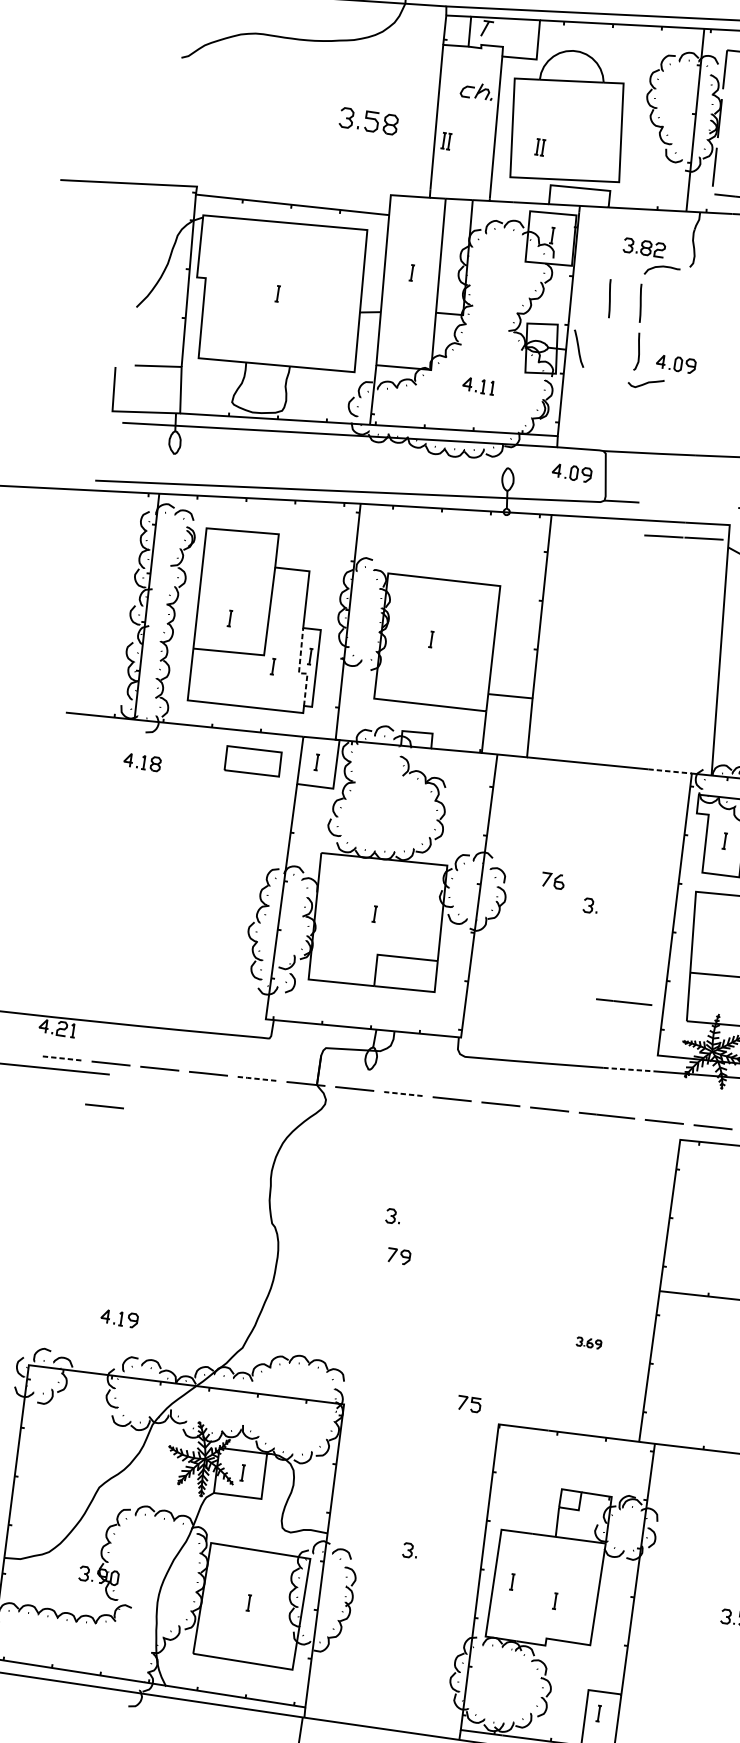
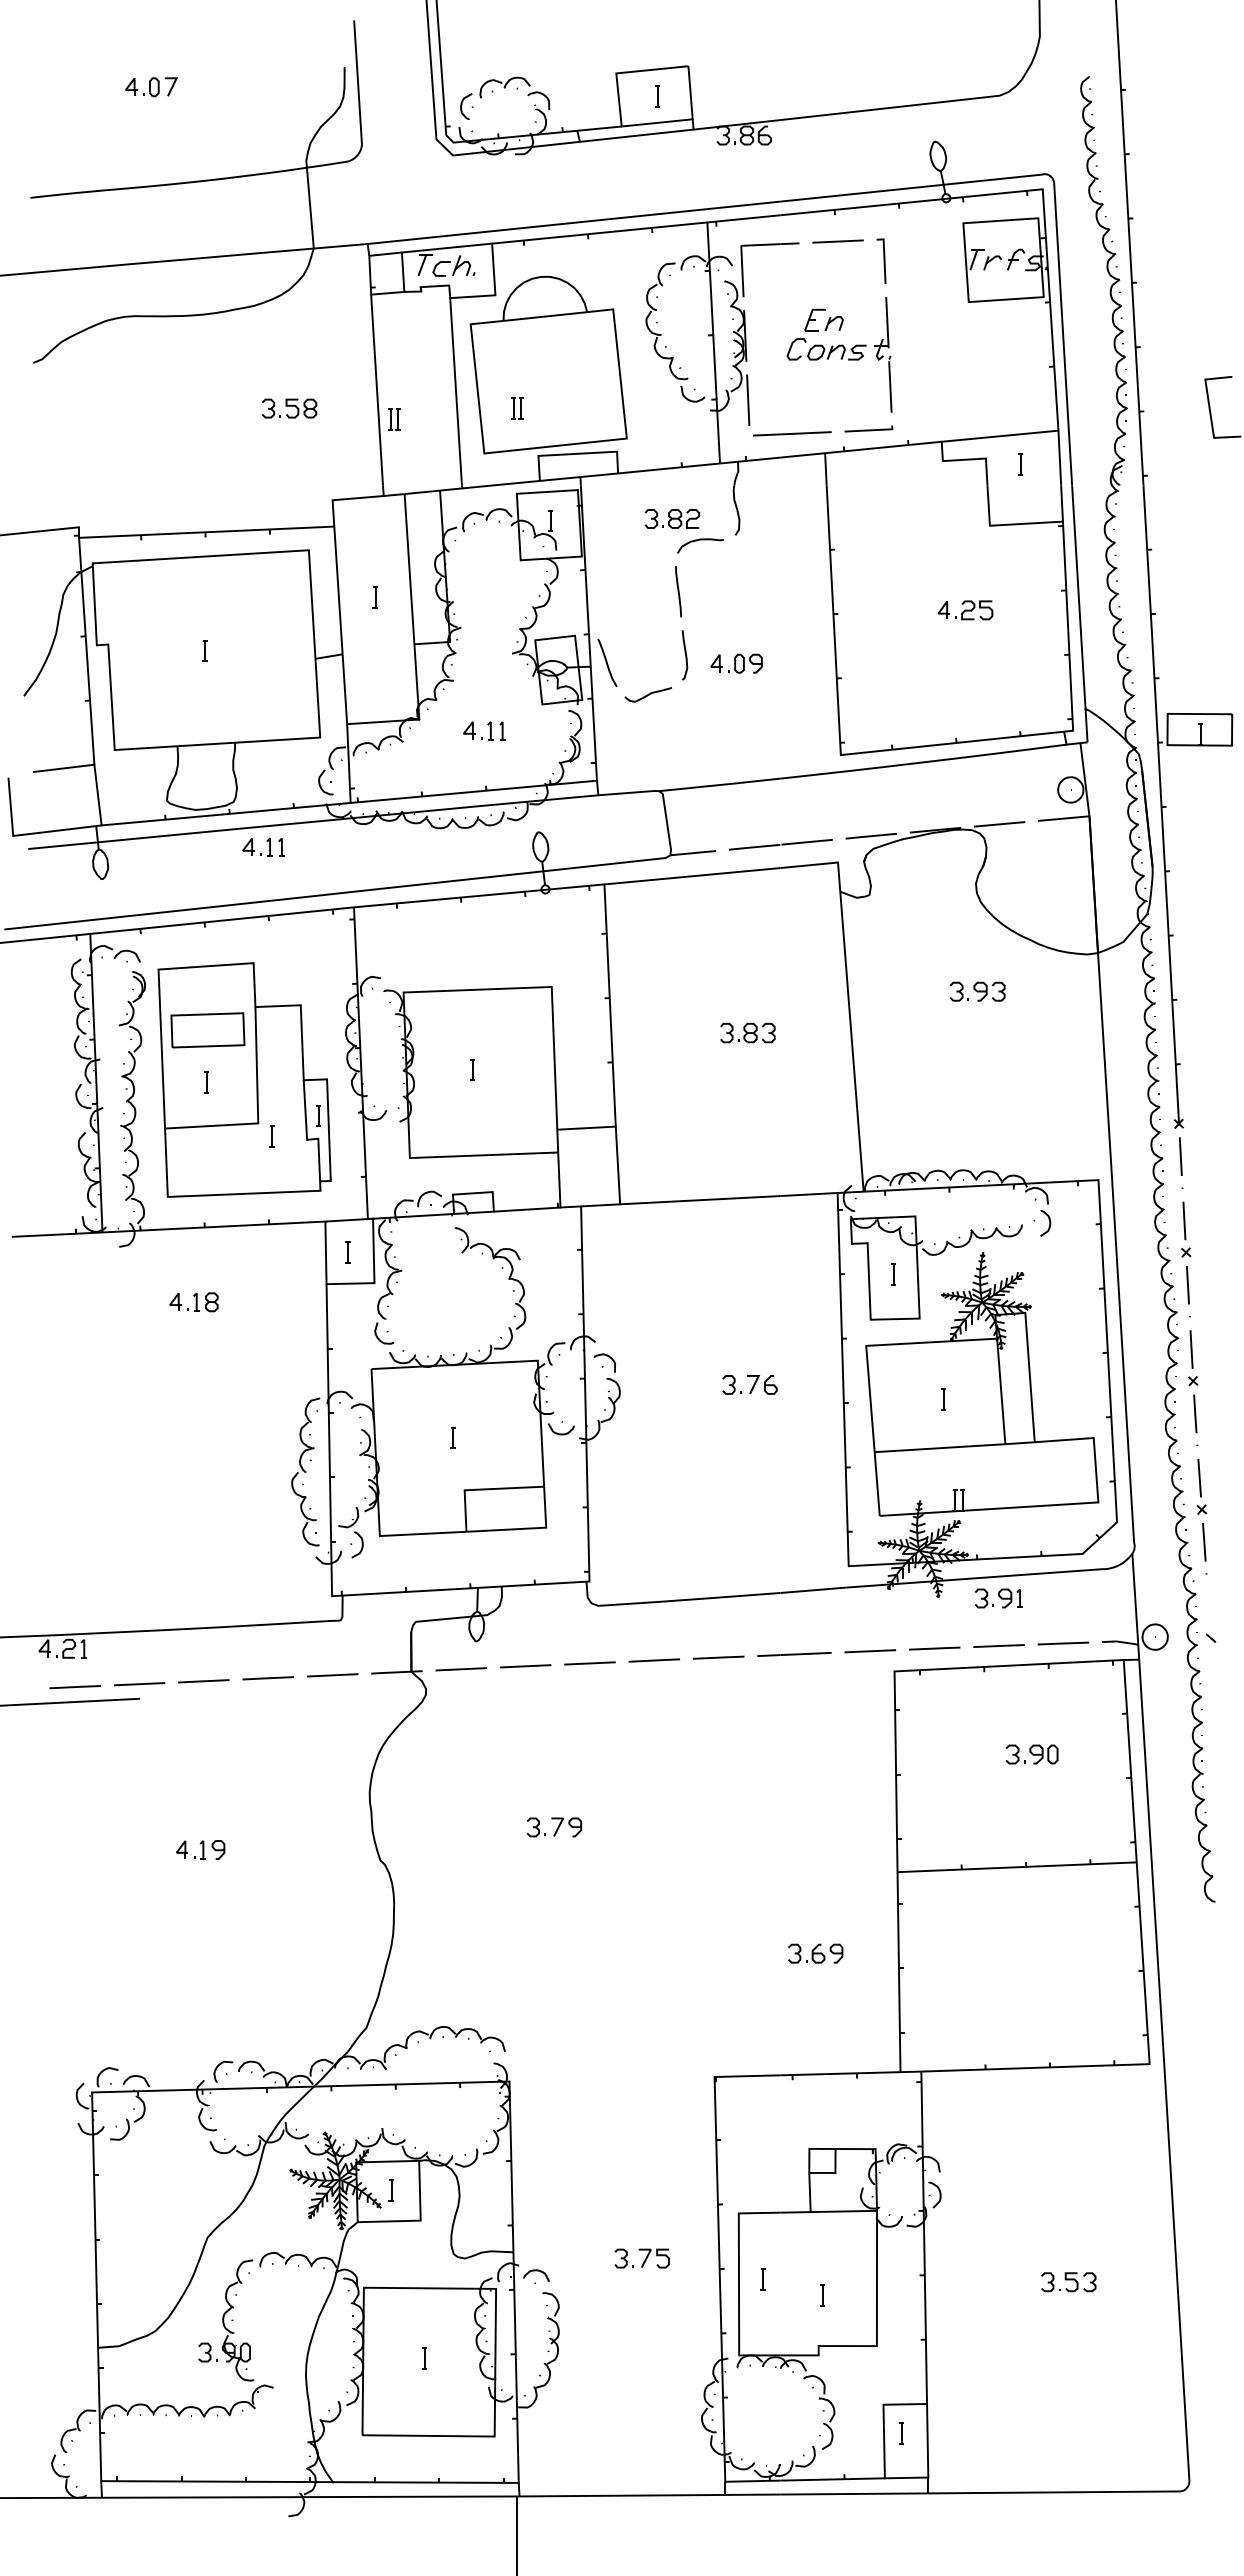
part: (476, 90) -> (453, 265), moved
part: (368, 121) -> (289, 408), size x0.71
line: (609, 298) -> (637, 591), removed
curve: (645, 383) -> (647, 694), moved
part: (299, 448) -> (263, 847), added
part: (571, 472) -> (622, 825), removed
line: (683, 537) -> (780, 844), moved
part: (642, 642) -> (747, 1032), added
line: (298, 671) -> (306, 1137), dashed -> solid
part: (252, 761) -> (207, 1030), moved
part: (141, 762) -> (193, 1302), moved
line: (669, 771) -> (808, 1194), dashed -> solid
part: (553, 880) -> (762, 1384), moved
line: (624, 1002) -> (794, 1503), removed
line: (62, 1058) -> (75, 1687), dashed -> solid
line: (628, 1069) -> (813, 1590), dashed -> solid
line: (257, 1078) -> (332, 1675), dashed -> solid
line: (403, 1094) -> (525, 1666), dashed -> solid
line: (104, 1106) -> (139, 1741), removed
part: (398, 1256) -> (566, 1827), moved
part: (119, 1318) -> (200, 1849), moved
part: (588, 1342) -> (815, 1953), size x1.67
part: (468, 1404) -> (653, 2258), moved

